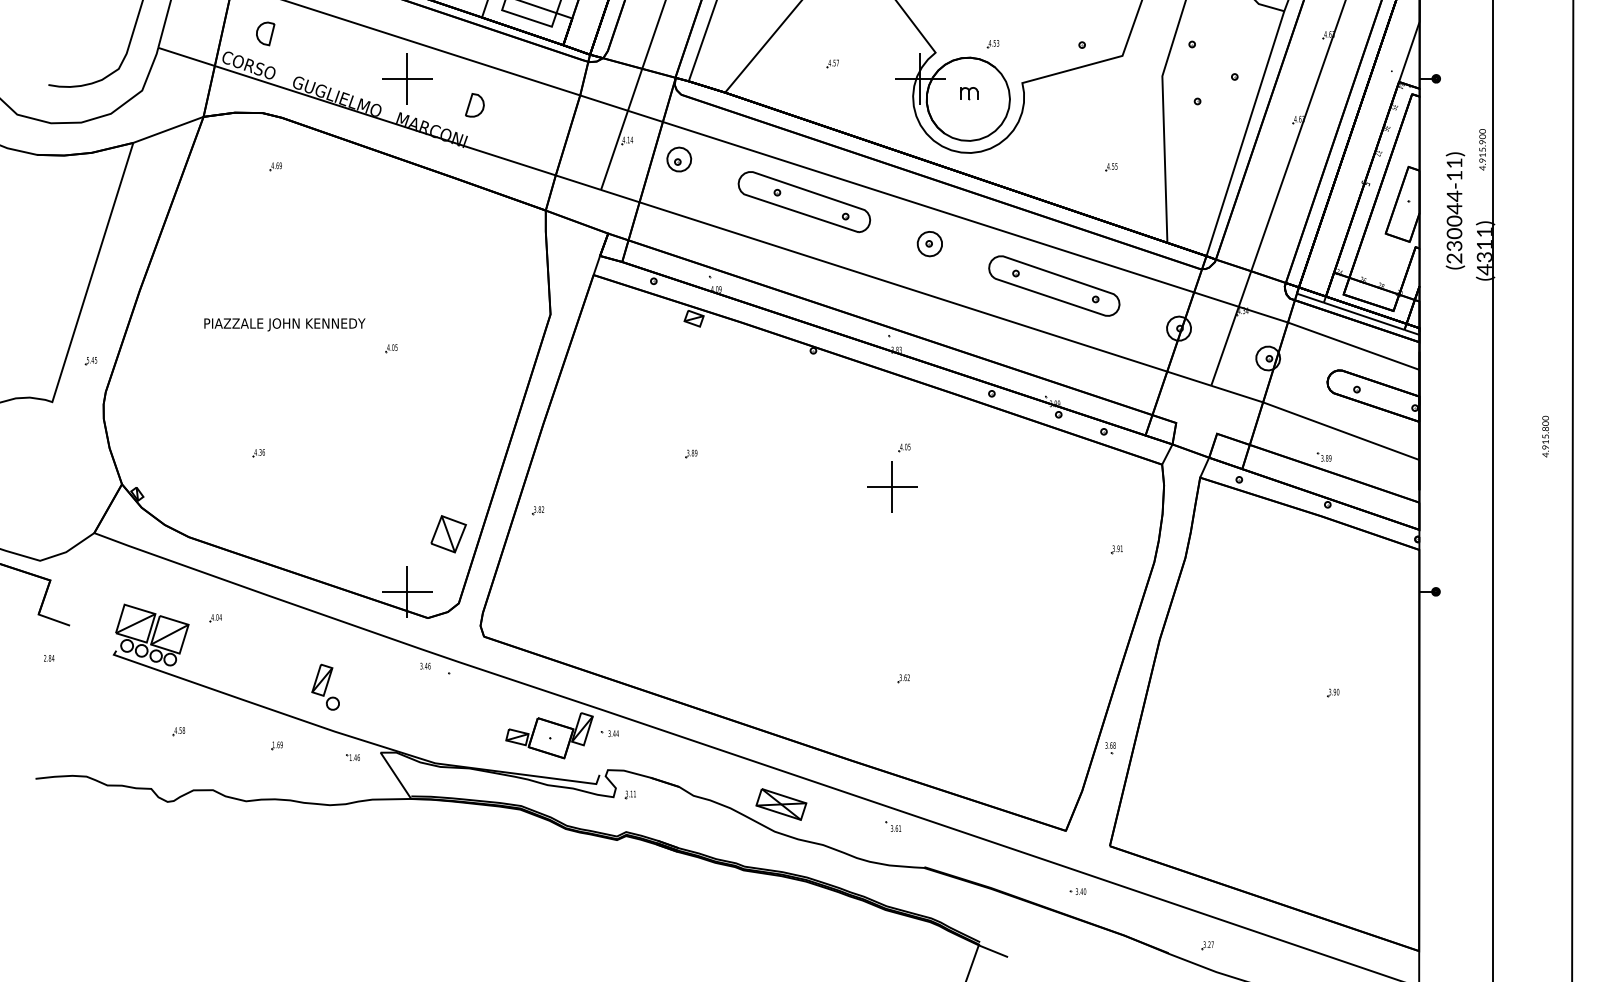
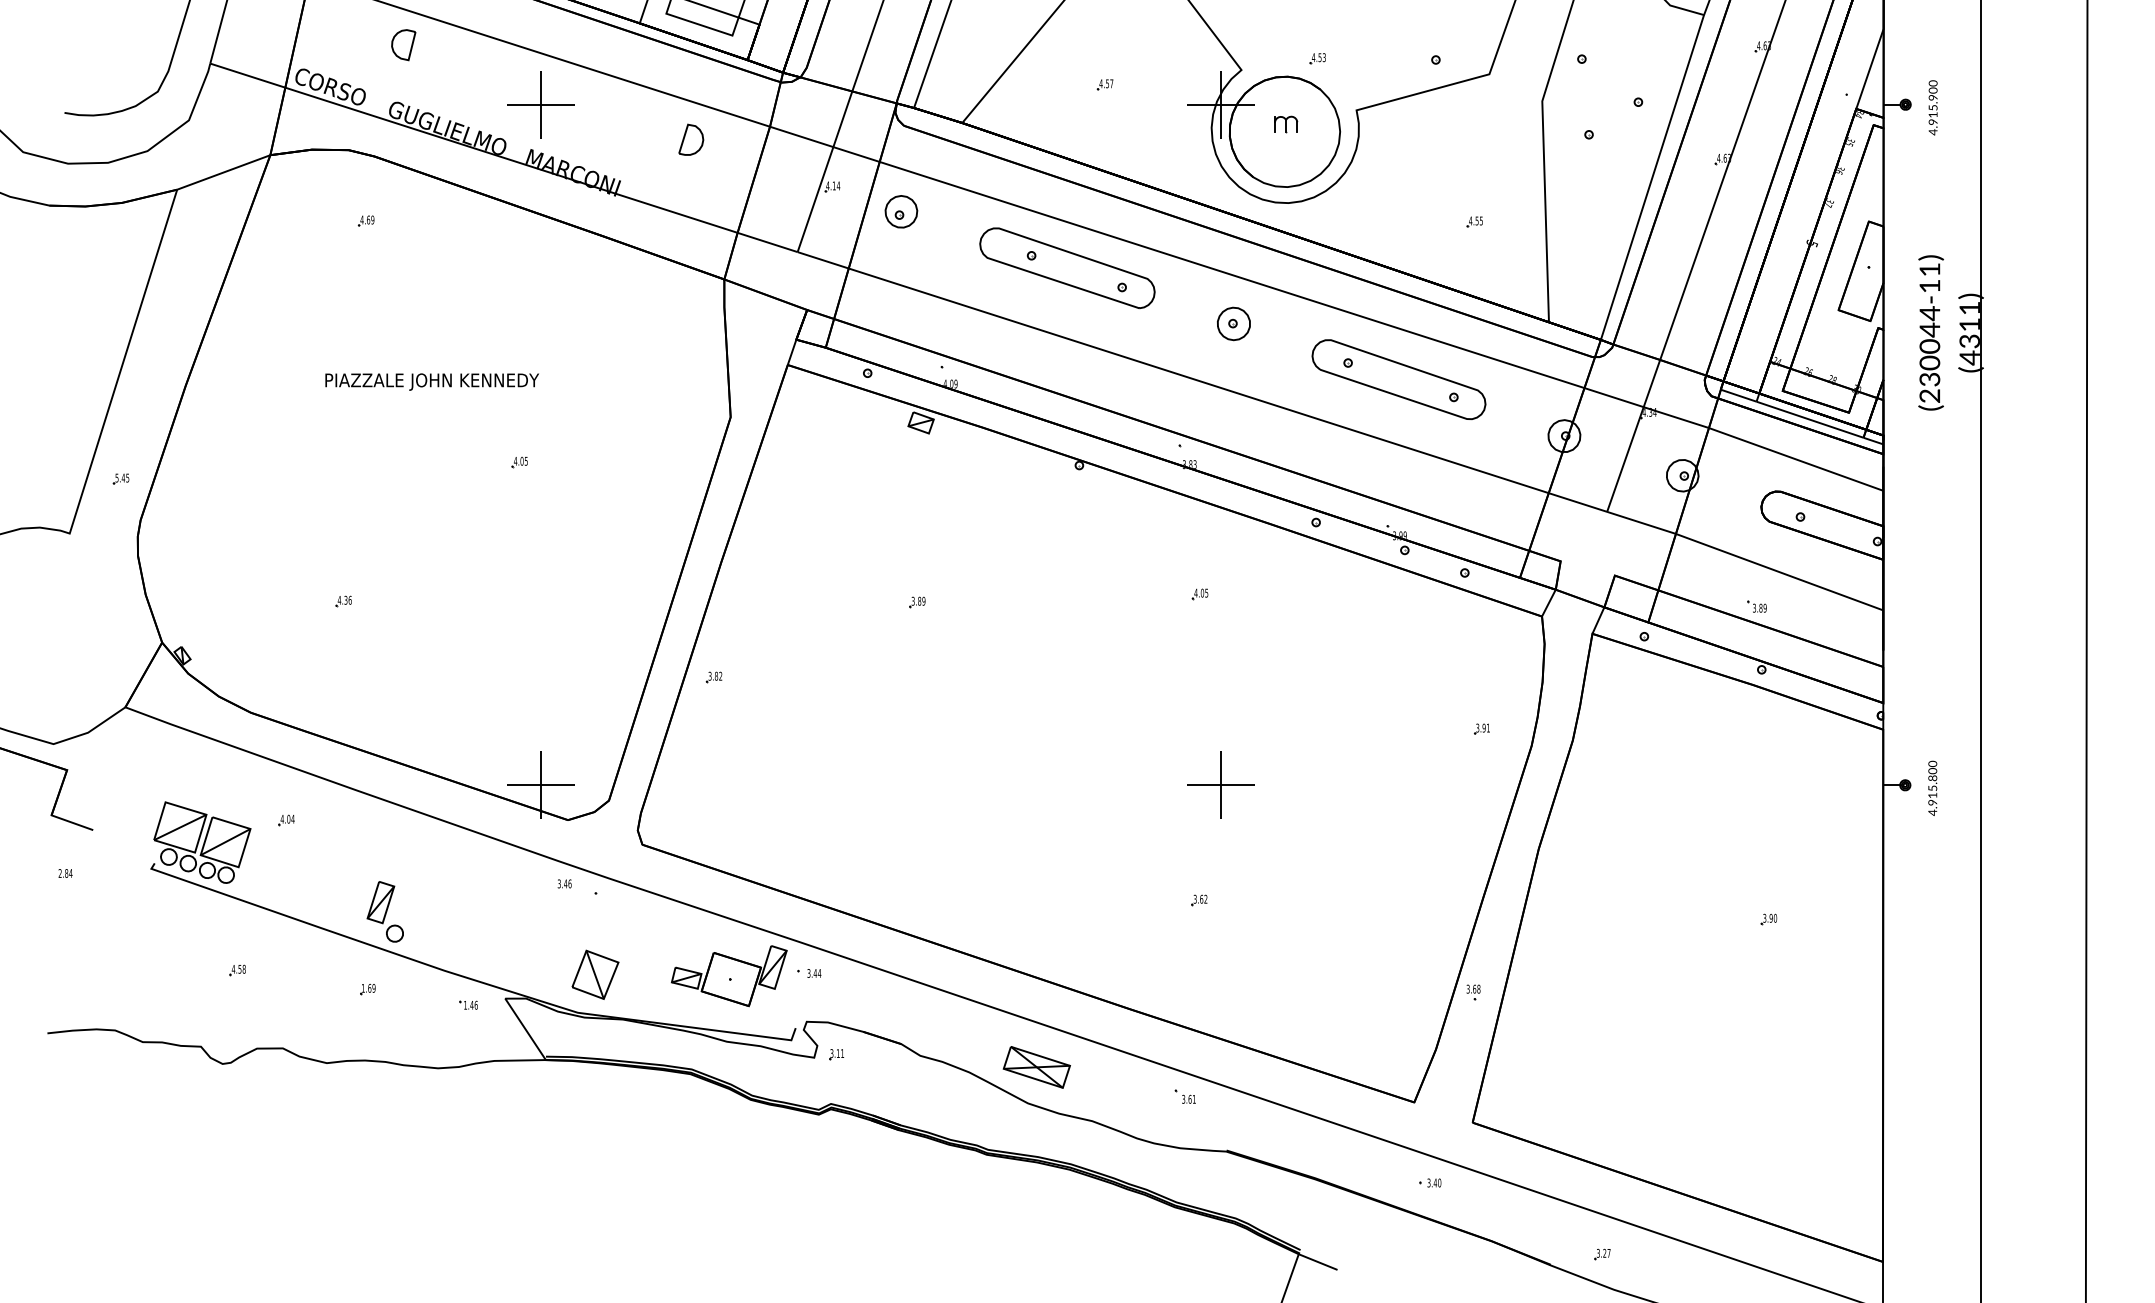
part: (265, 34) -> (403, 45), moved
part: (475, 105) -> (691, 139), moved
text: (1482, 149) -> (1932, 107), moved
text: (1454, 210) -> (1930, 332), moved
text: (284, 324) -> (431, 381), moved
text: (1545, 435) -> (1932, 787), moved
part: (891, 486) -> (1220, 784), moved
part: (448, 533) -> (595, 974), moved
part: (325, 686) -> (384, 911), moved

